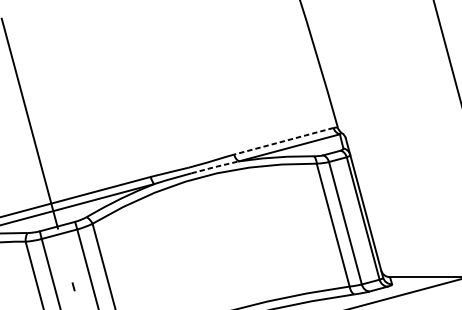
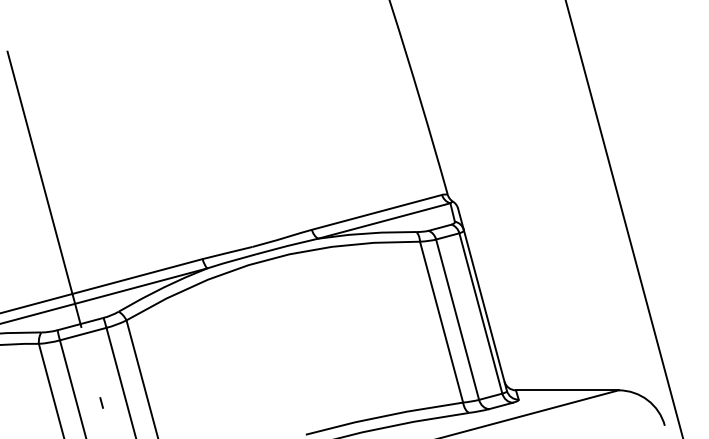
line: (283, 141) -> (376, 212), dashed -> solid
line: (215, 167) -> (287, 246), dashed -> solid

